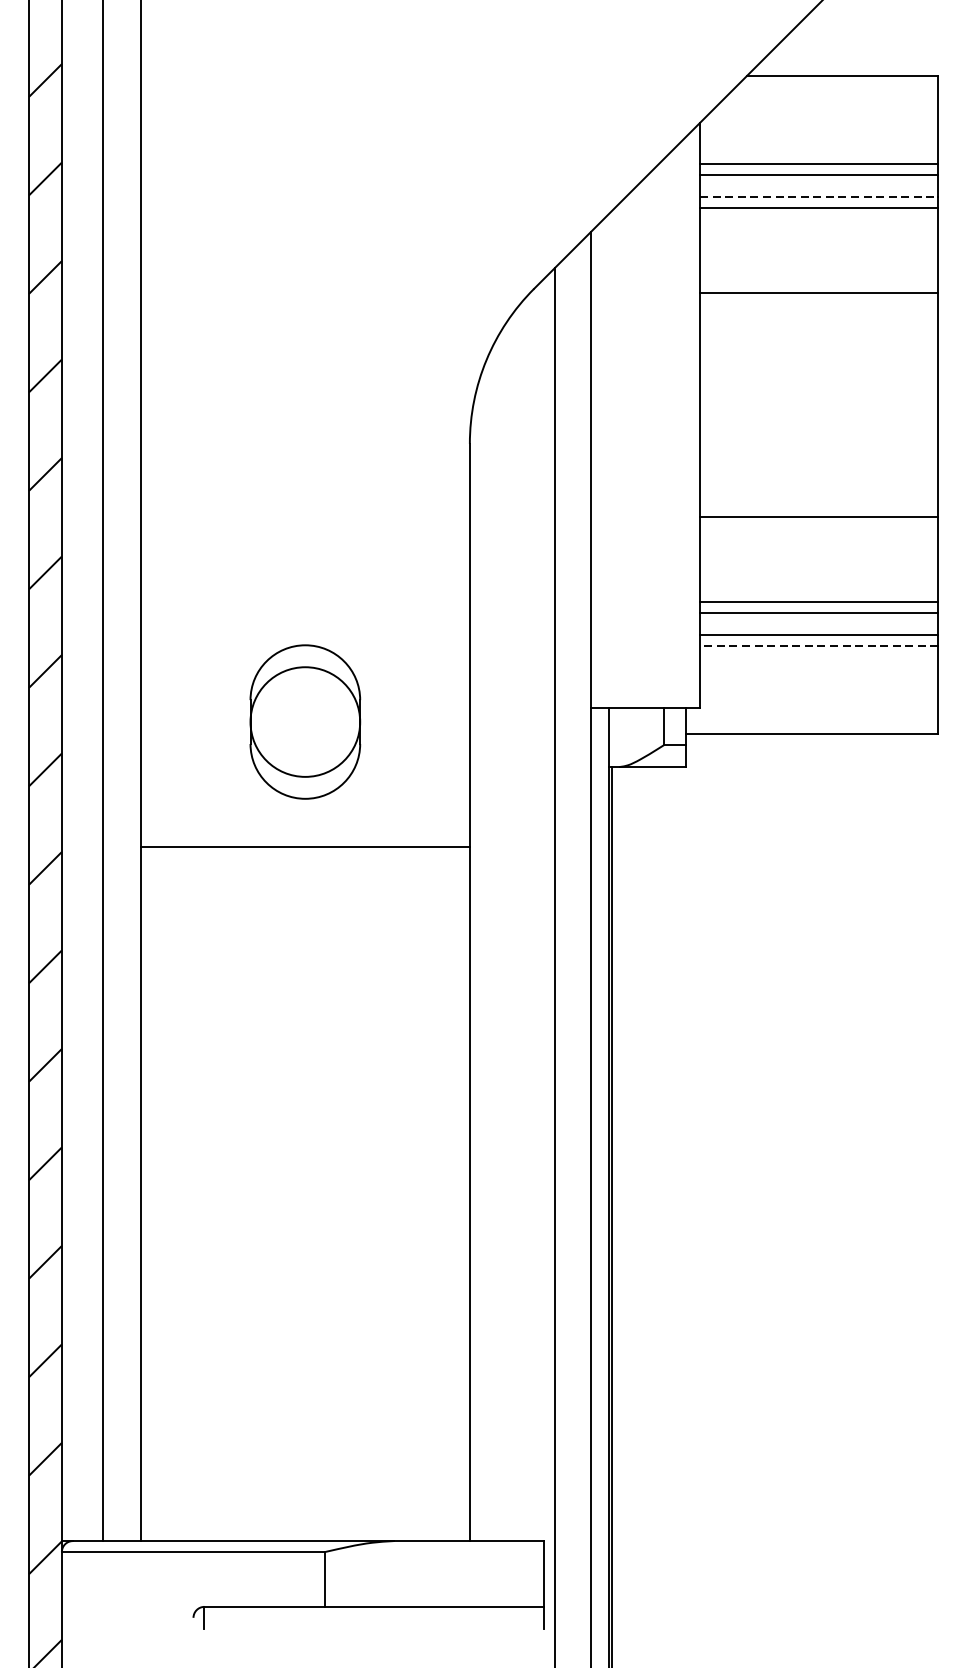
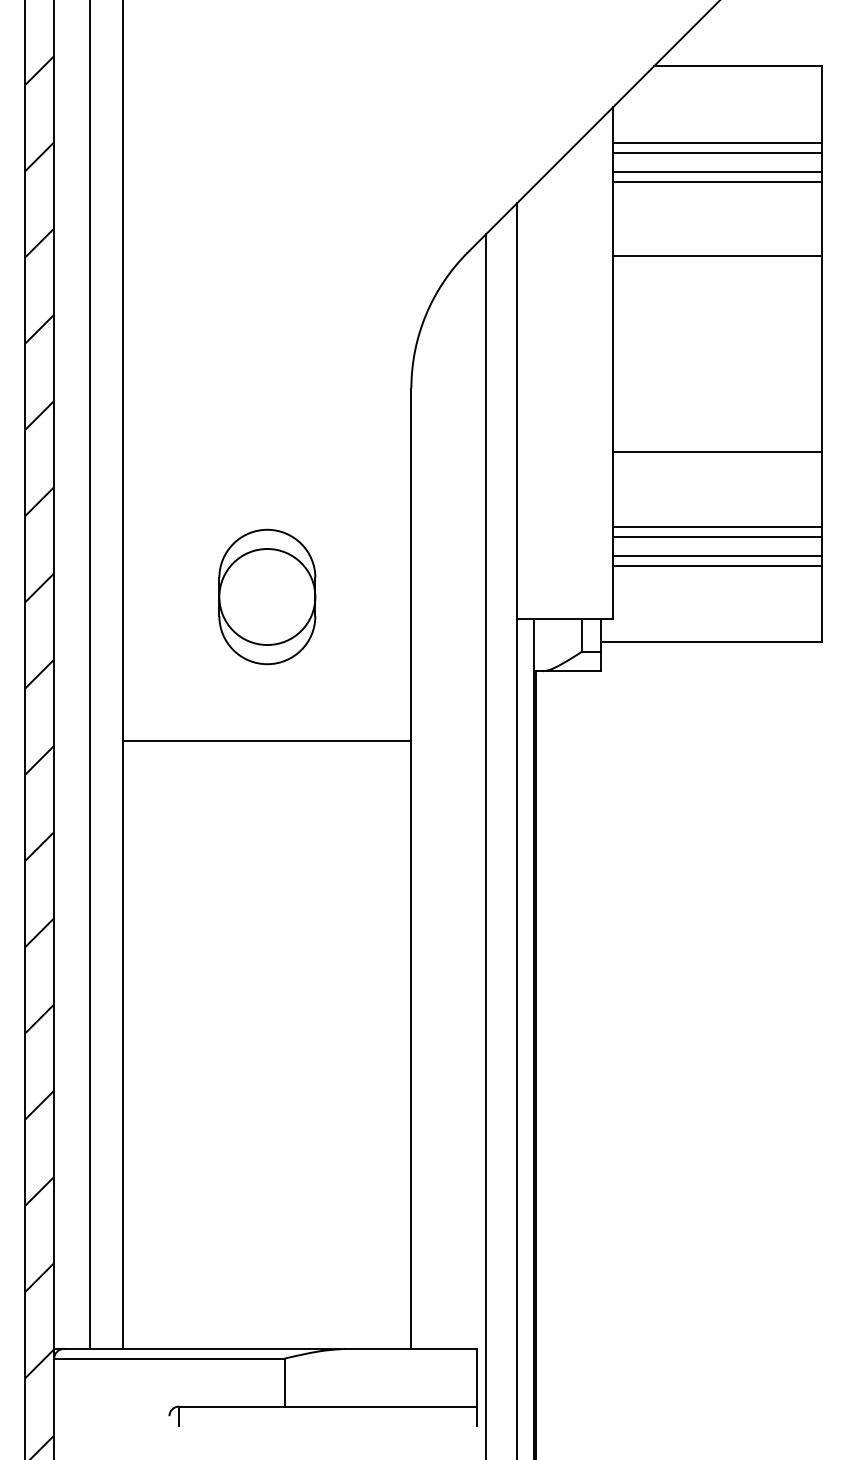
line: (819, 197) -> (717, 172), dashed -> solid
line: (818, 646) -> (716, 565), dashed -> solid
part: (305, 721) -> (267, 596), moved

